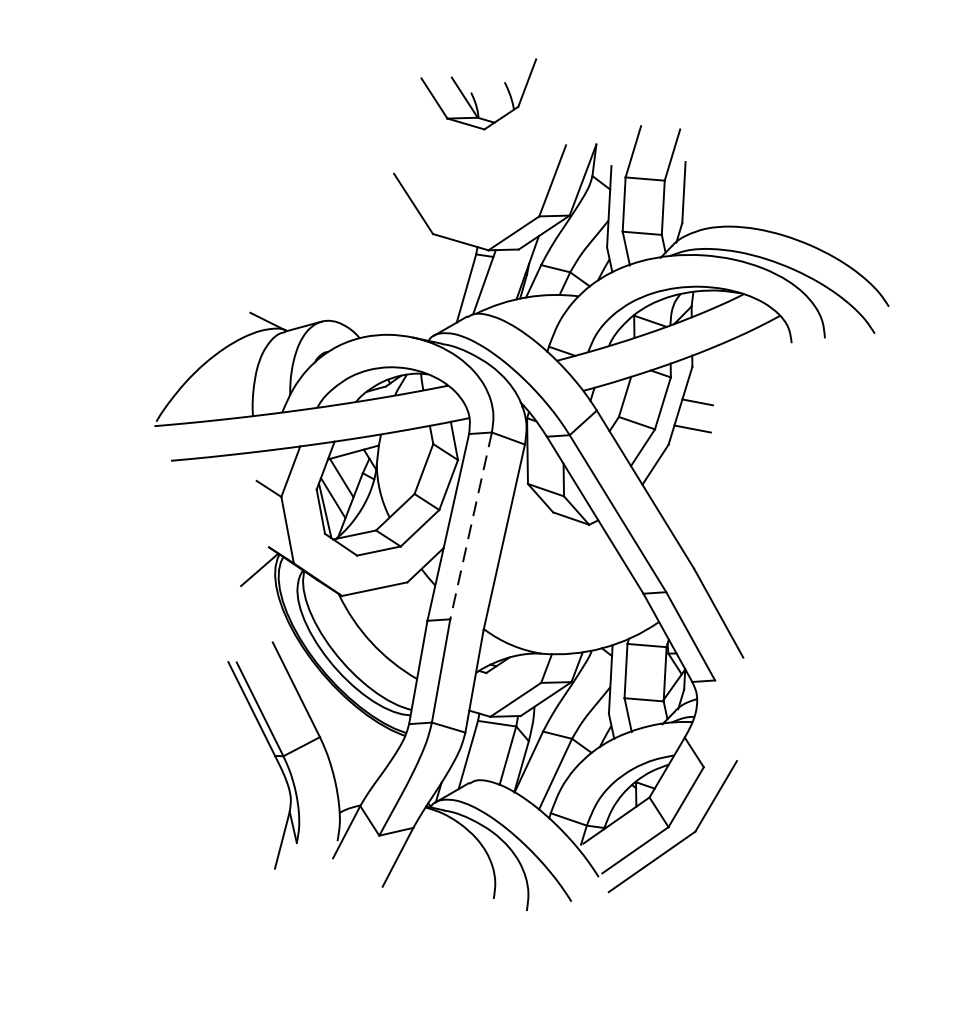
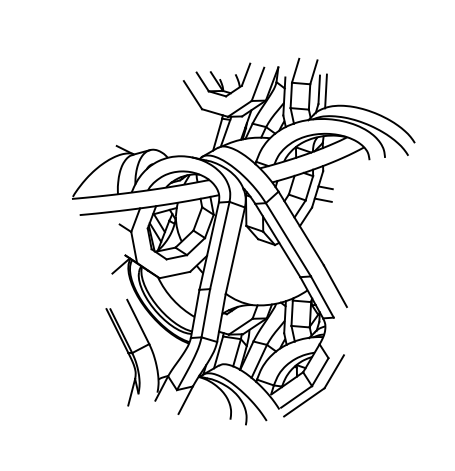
part: (478, 93) -> (223, 79), moved
line: (697, 196) -> (325, 91), added
line: (470, 525) -> (219, 245), dashed -> solid

